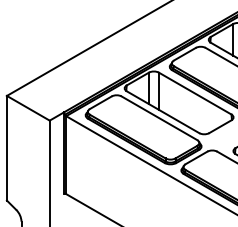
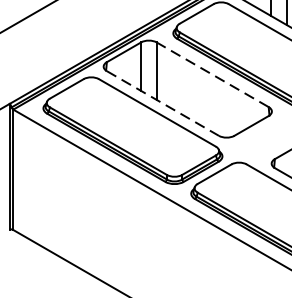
line: (195, 93) -> (213, 74), solid -> dashed
line: (163, 112) -> (163, 103), solid -> dashed

